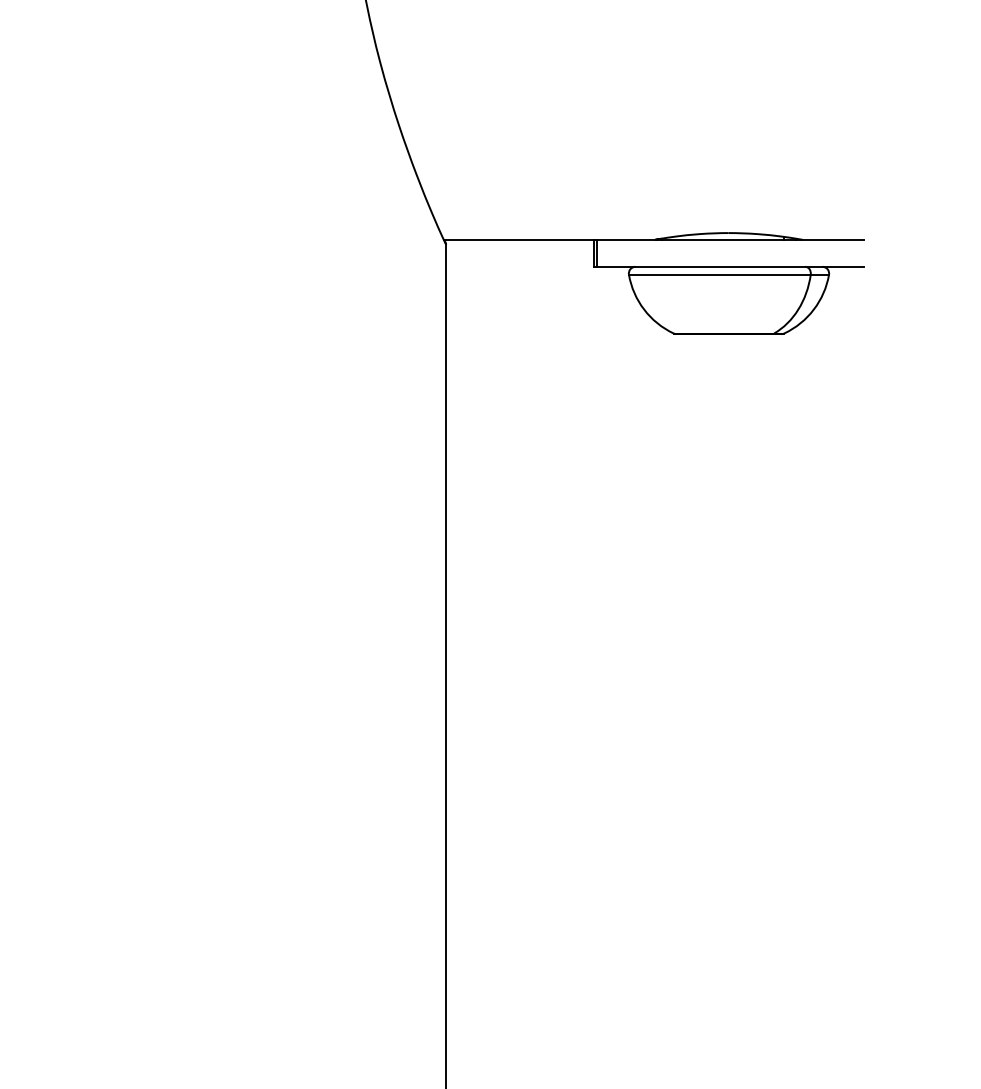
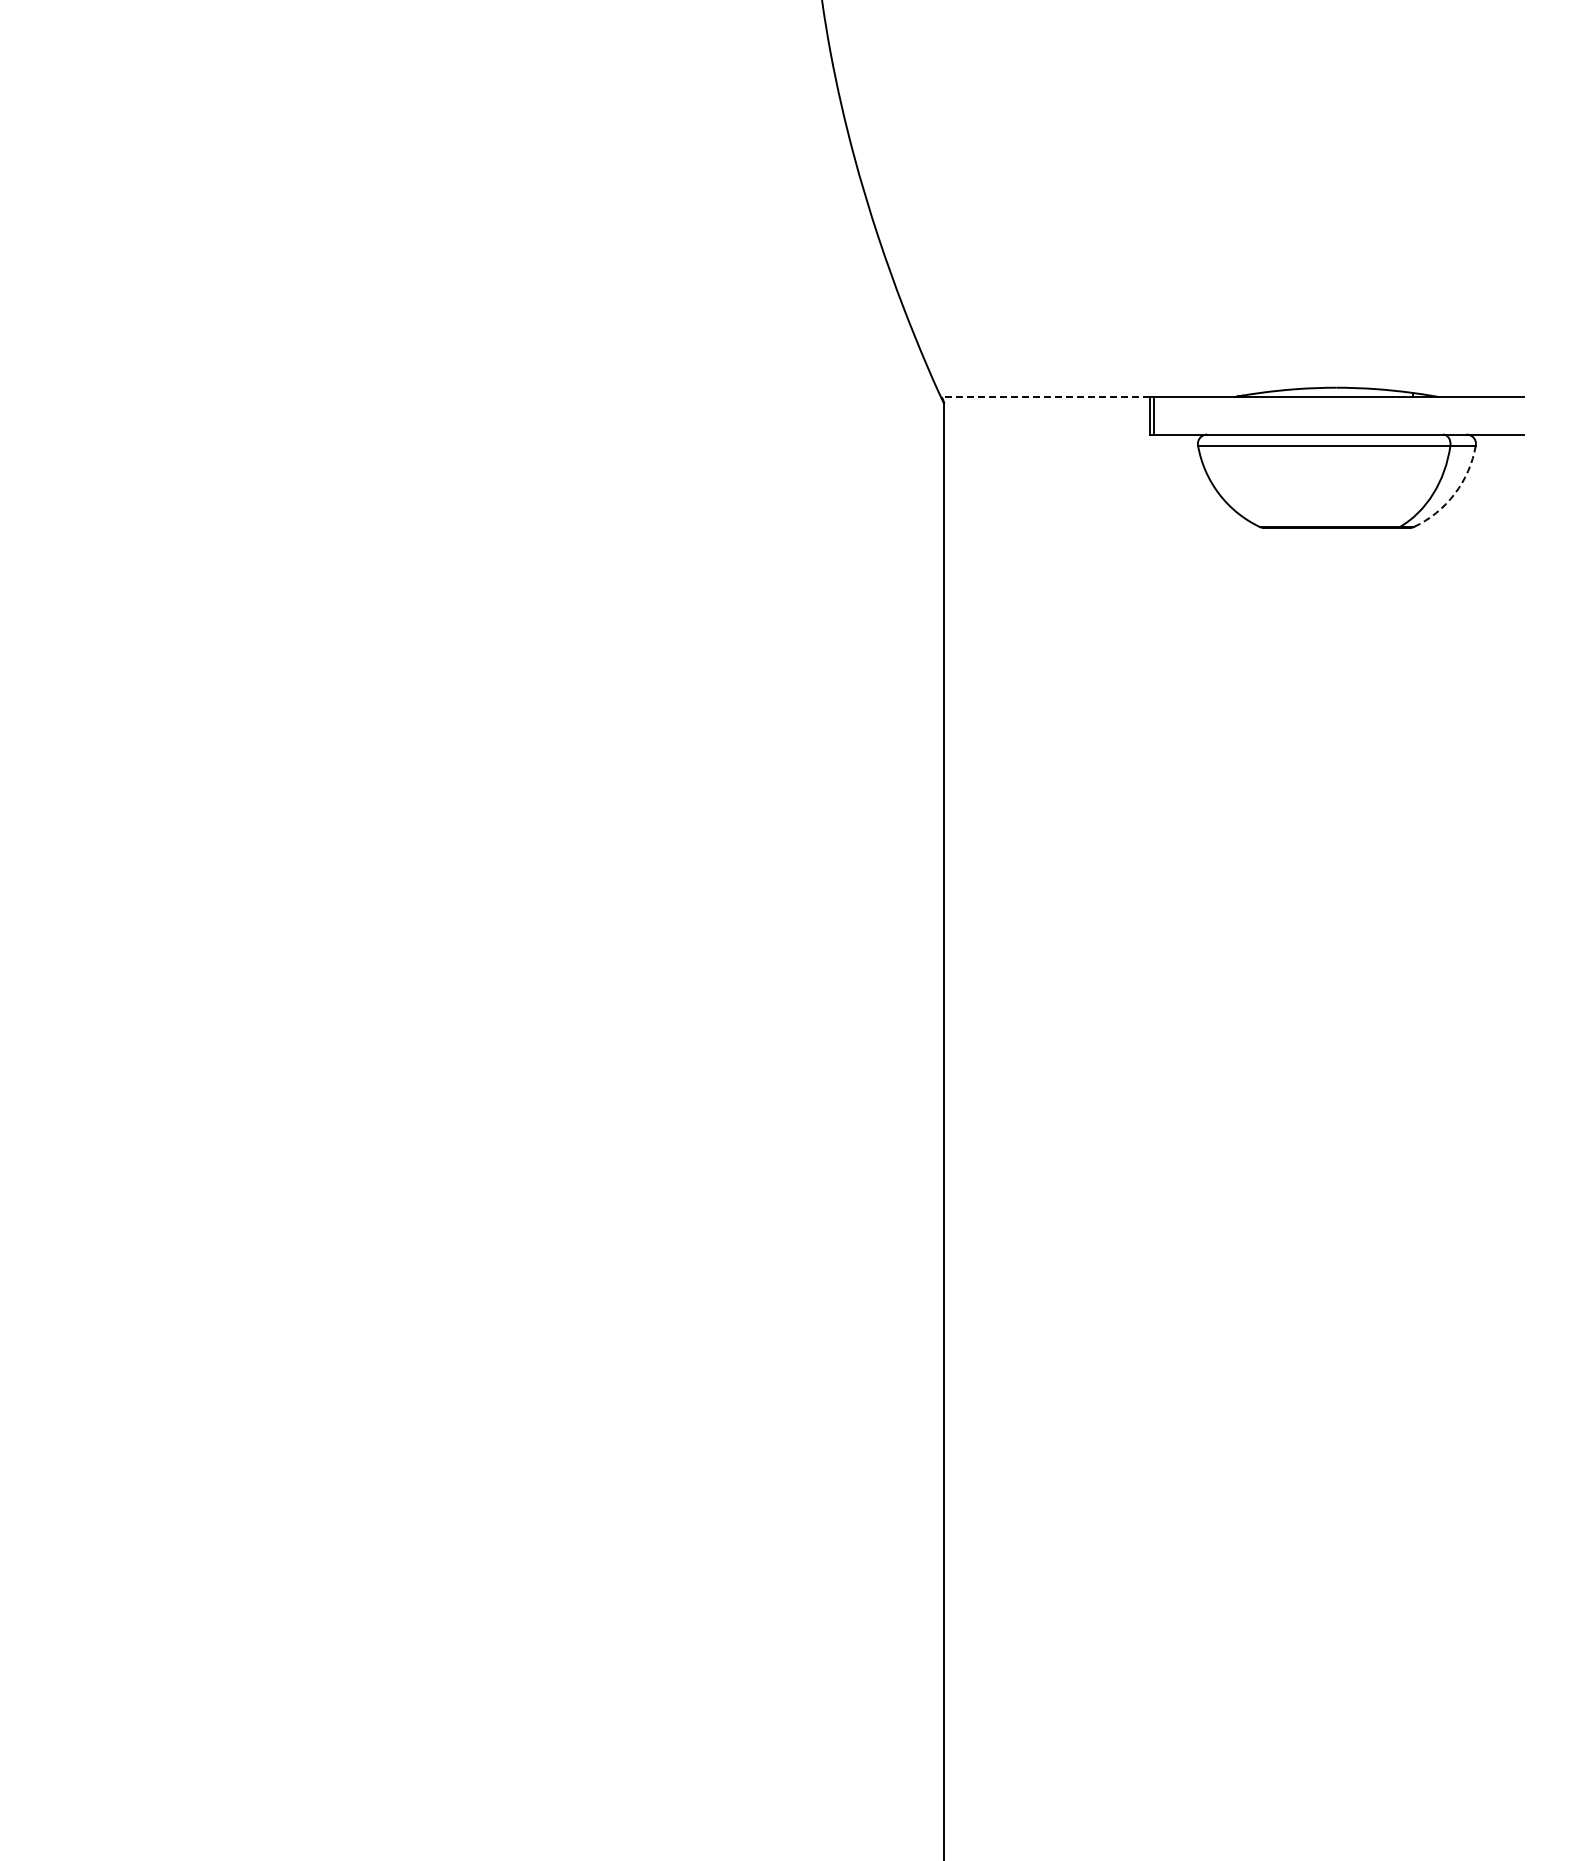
line: (519, 240) -> (1045, 397), solid -> dashed
arc: (813, 309) -> (1454, 493), solid -> dashed

